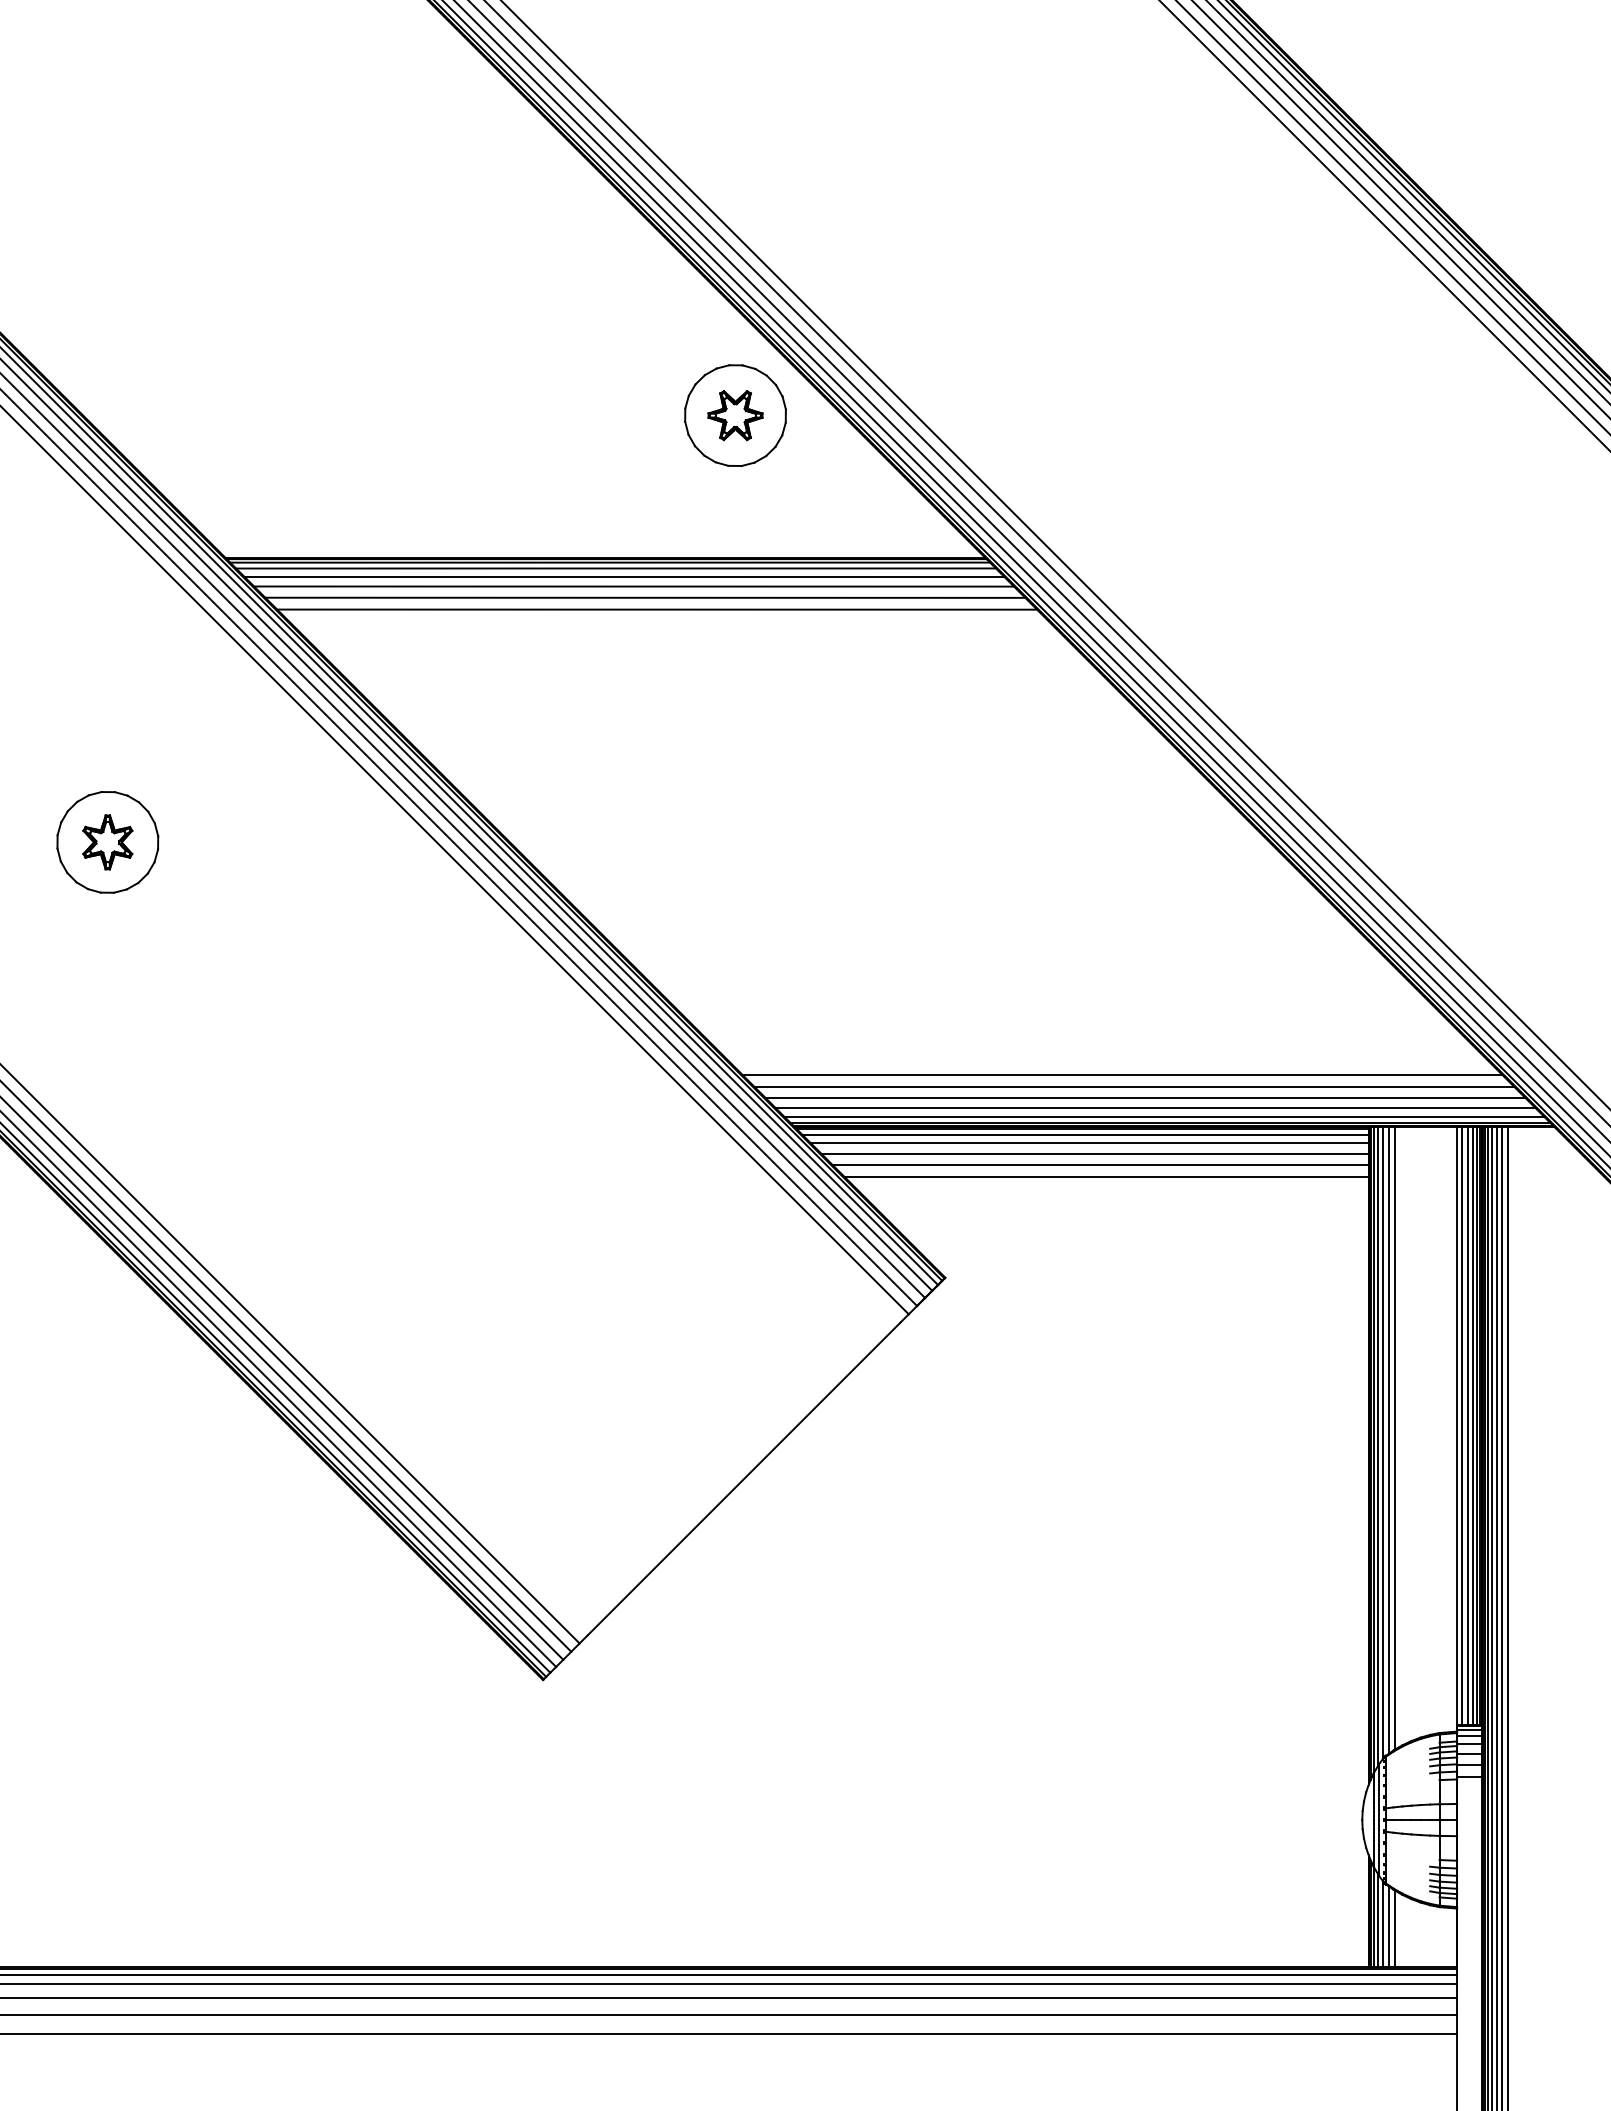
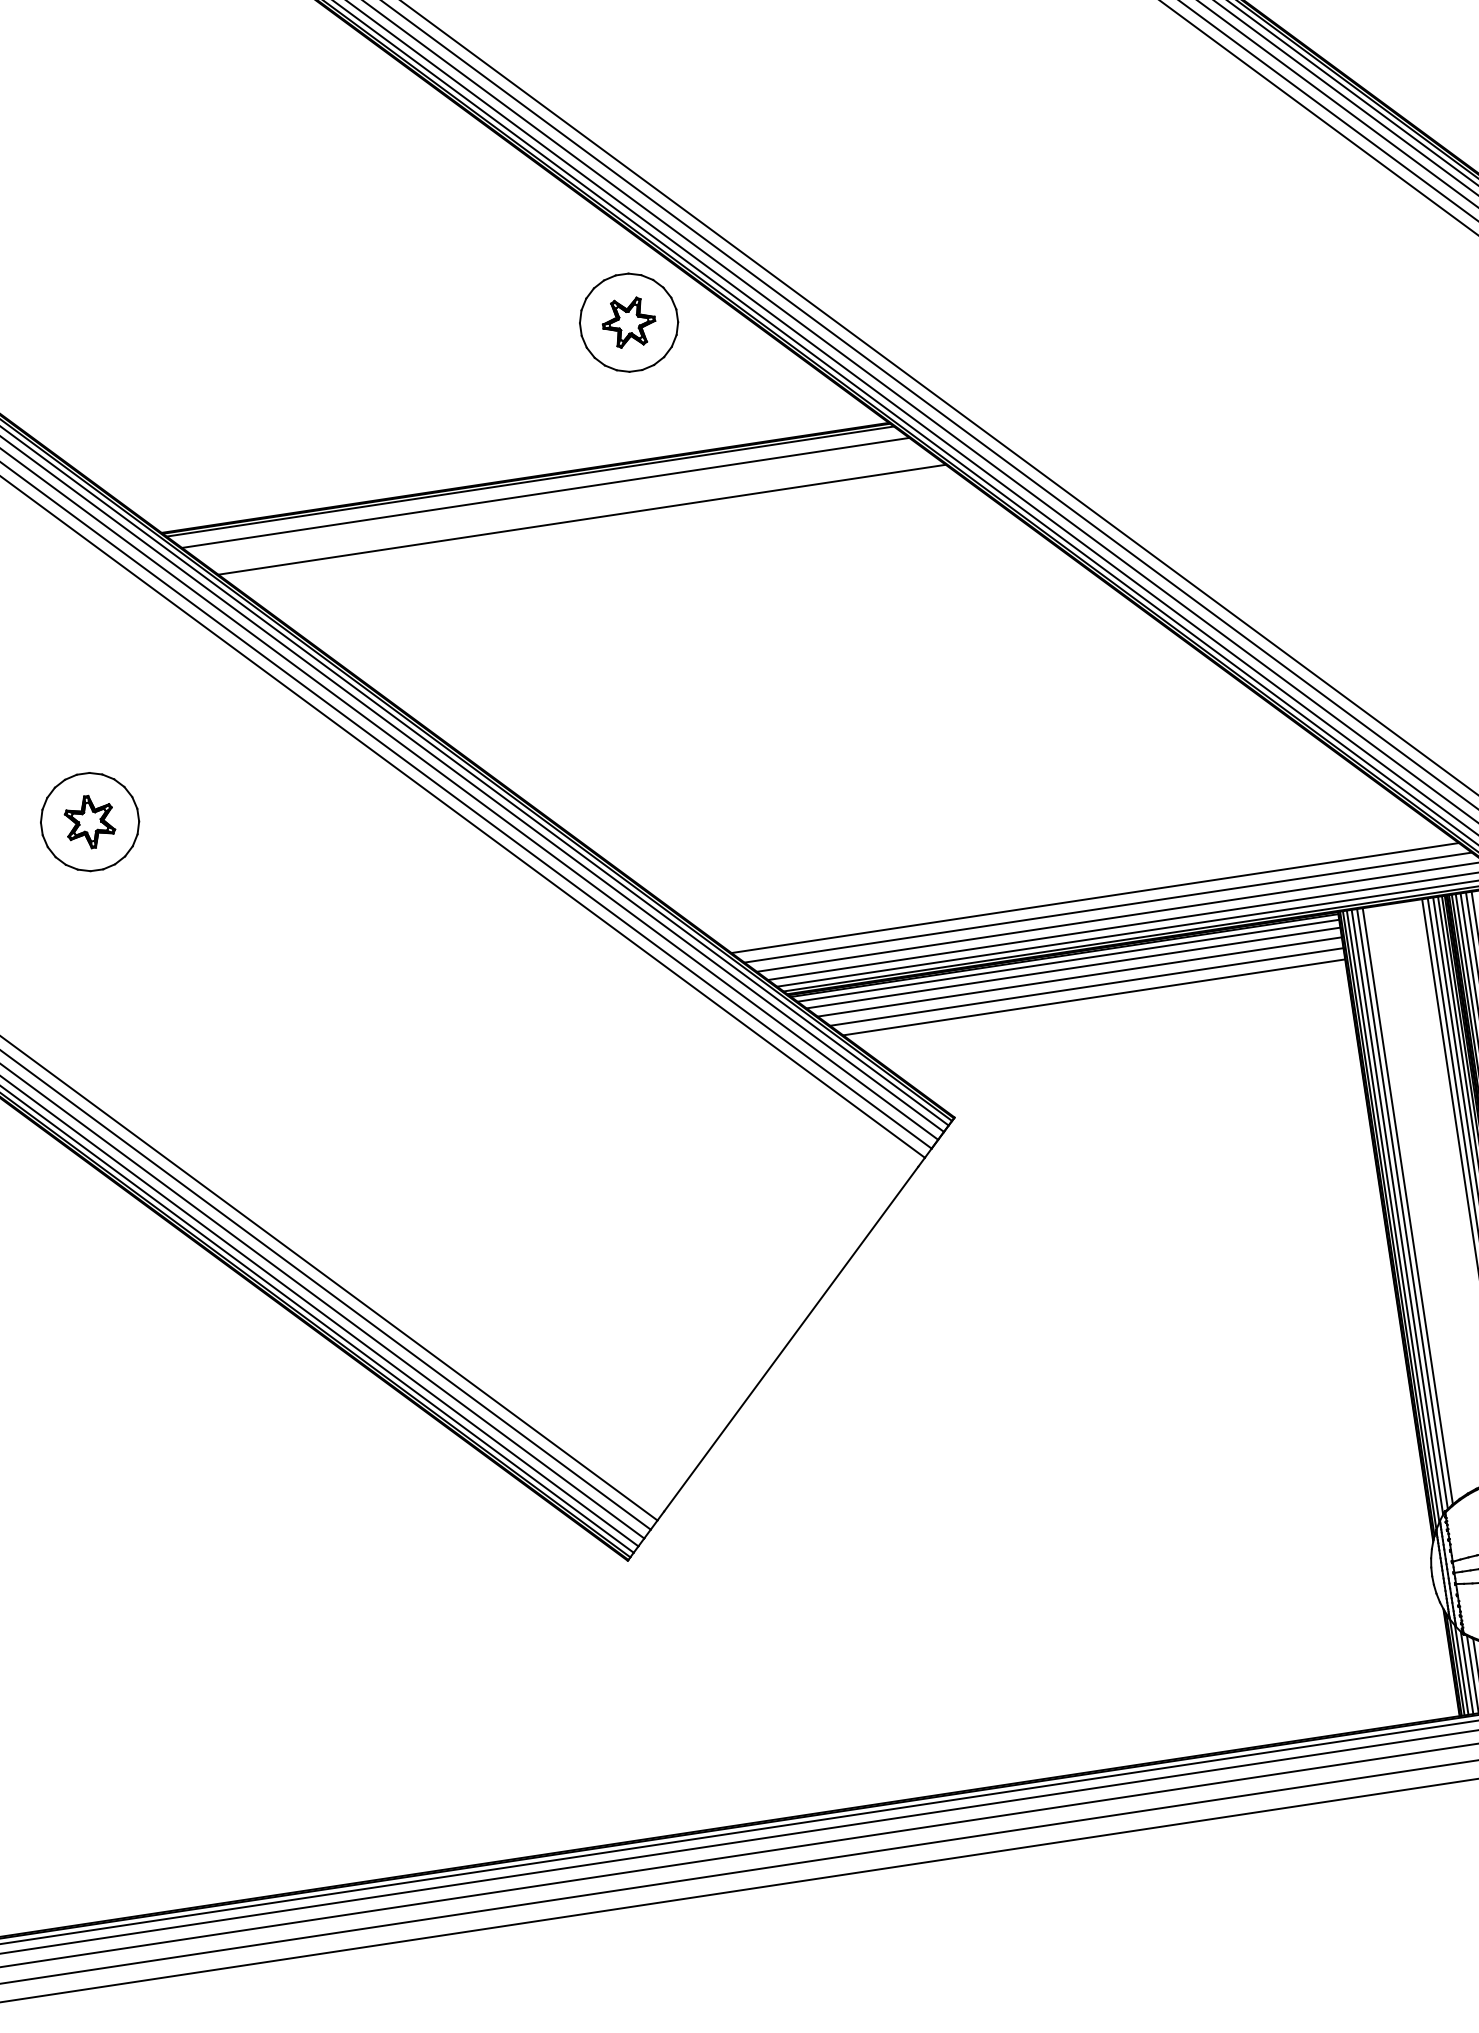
line: (615, 568) -> (536, 486), removed
line: (634, 586) -> (557, 500), removed
line: (645, 597) -> (569, 509), removed

